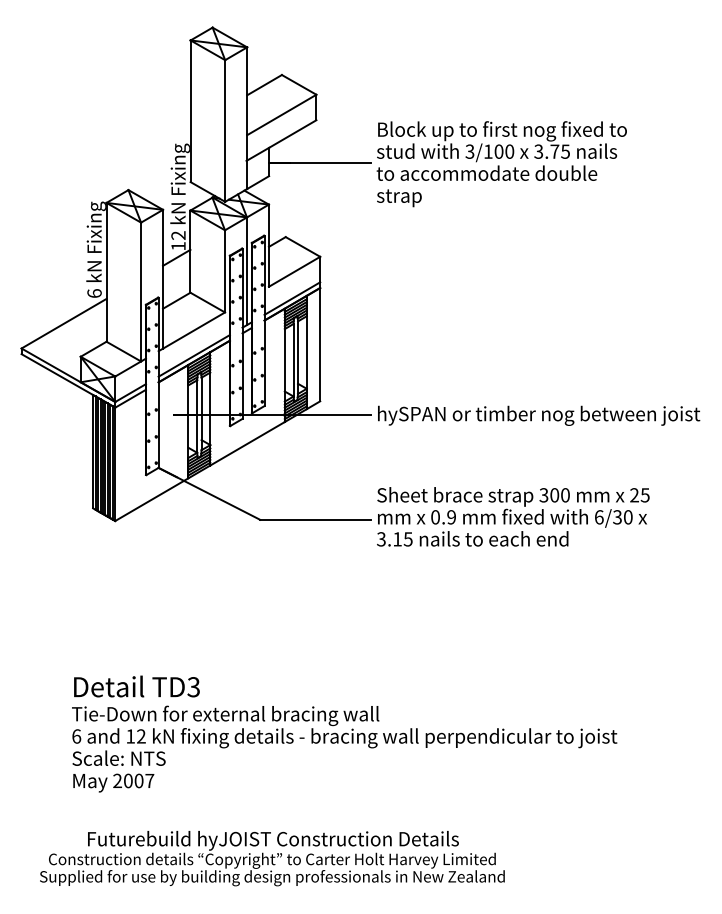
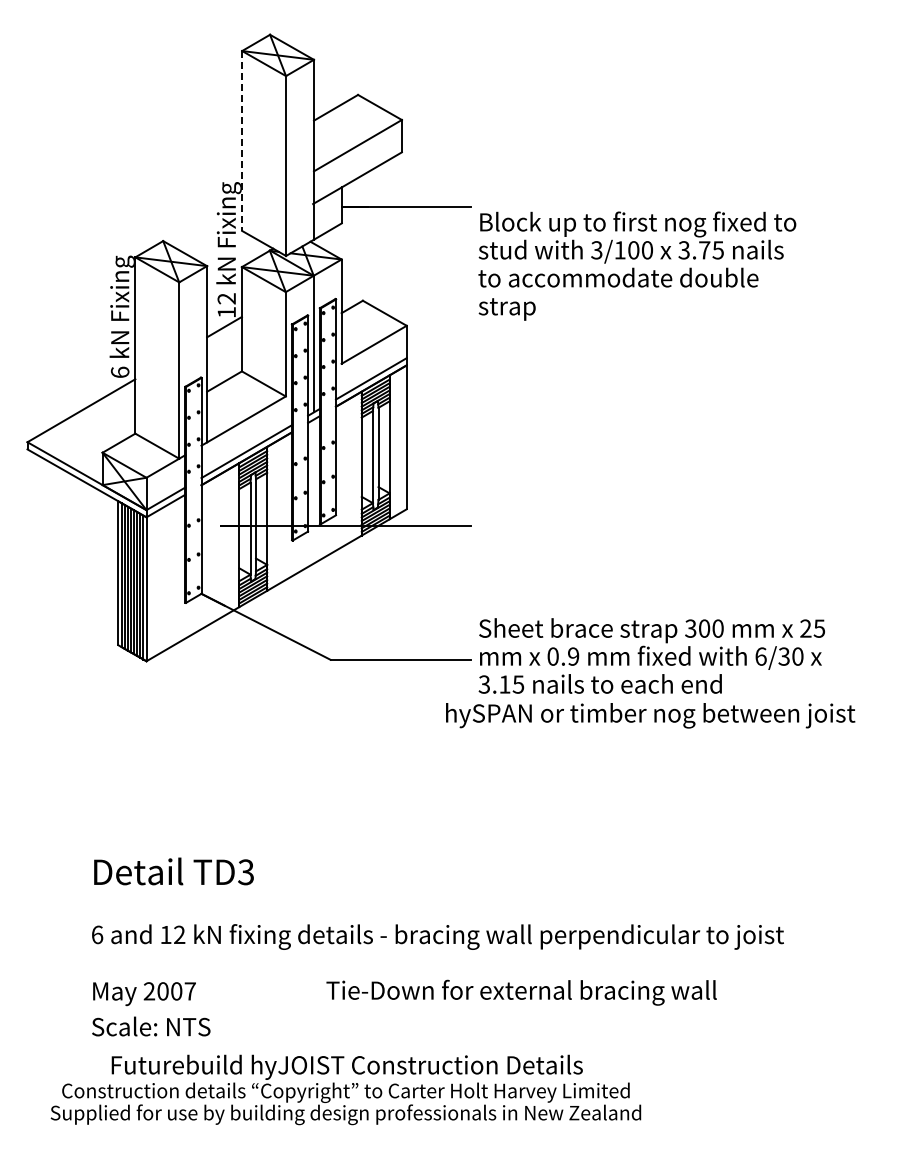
line: (190, 111) -> (242, 141), solid -> dashed
text: (501, 163) -> (637, 265), moved
text: (538, 415) -> (650, 715), moved
text: (225, 715) -> (521, 992), moved
text: (119, 758) -> (151, 1026), moved

